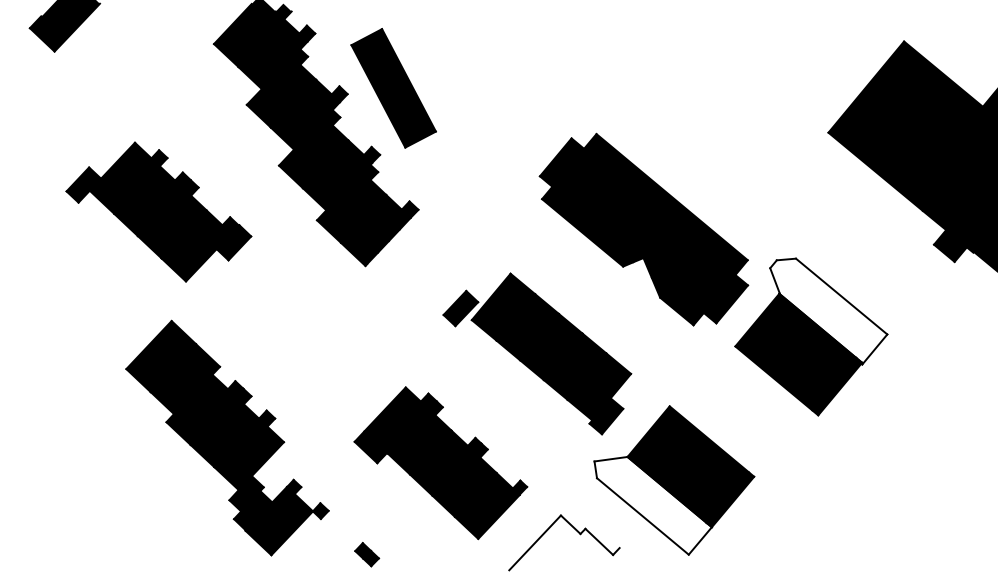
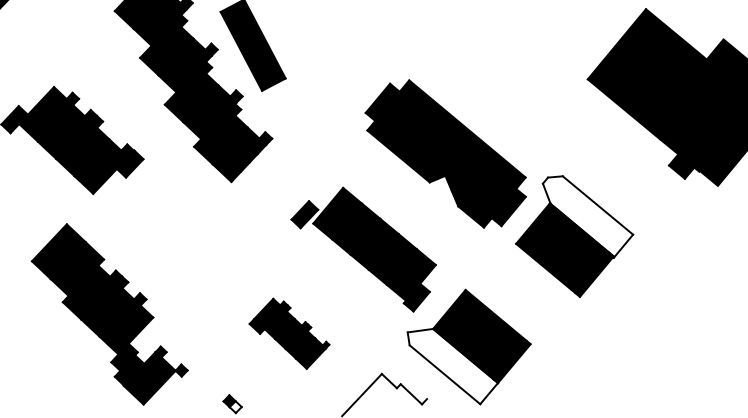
part: (227, 437) -> (109, 313), moved
part: (440, 463) -> (289, 333), size x0.6
fill: (370, 558) -> (235, 407), removed

